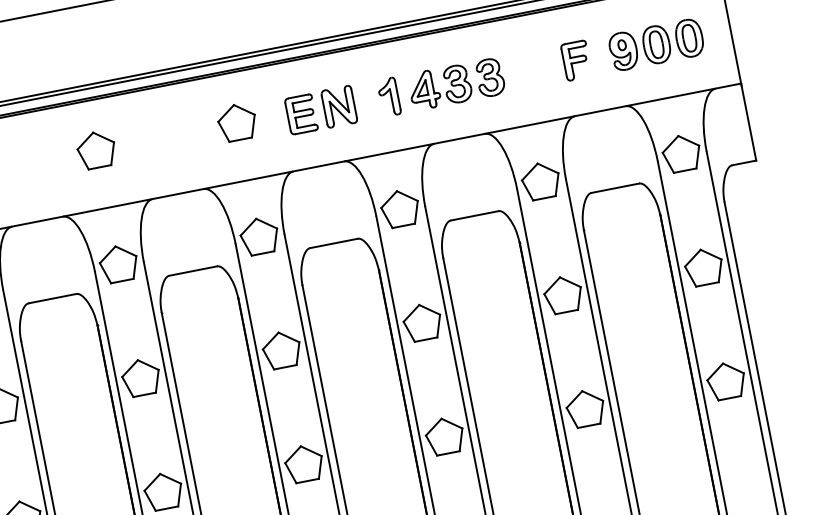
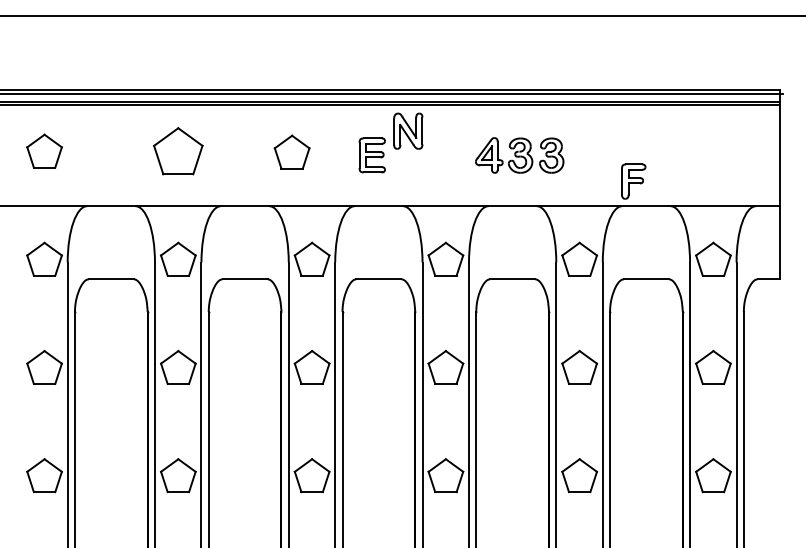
part: (656, 44) -> (709, 155), removed
part: (576, 60) -> (633, 181), moved
part: (389, 97) -> (455, 155), removed
part: (339, 105) -> (408, 130), moved
part: (236, 121) -> (291, 151), moved
part: (96, 149) -> (178, 150), size x1.4

